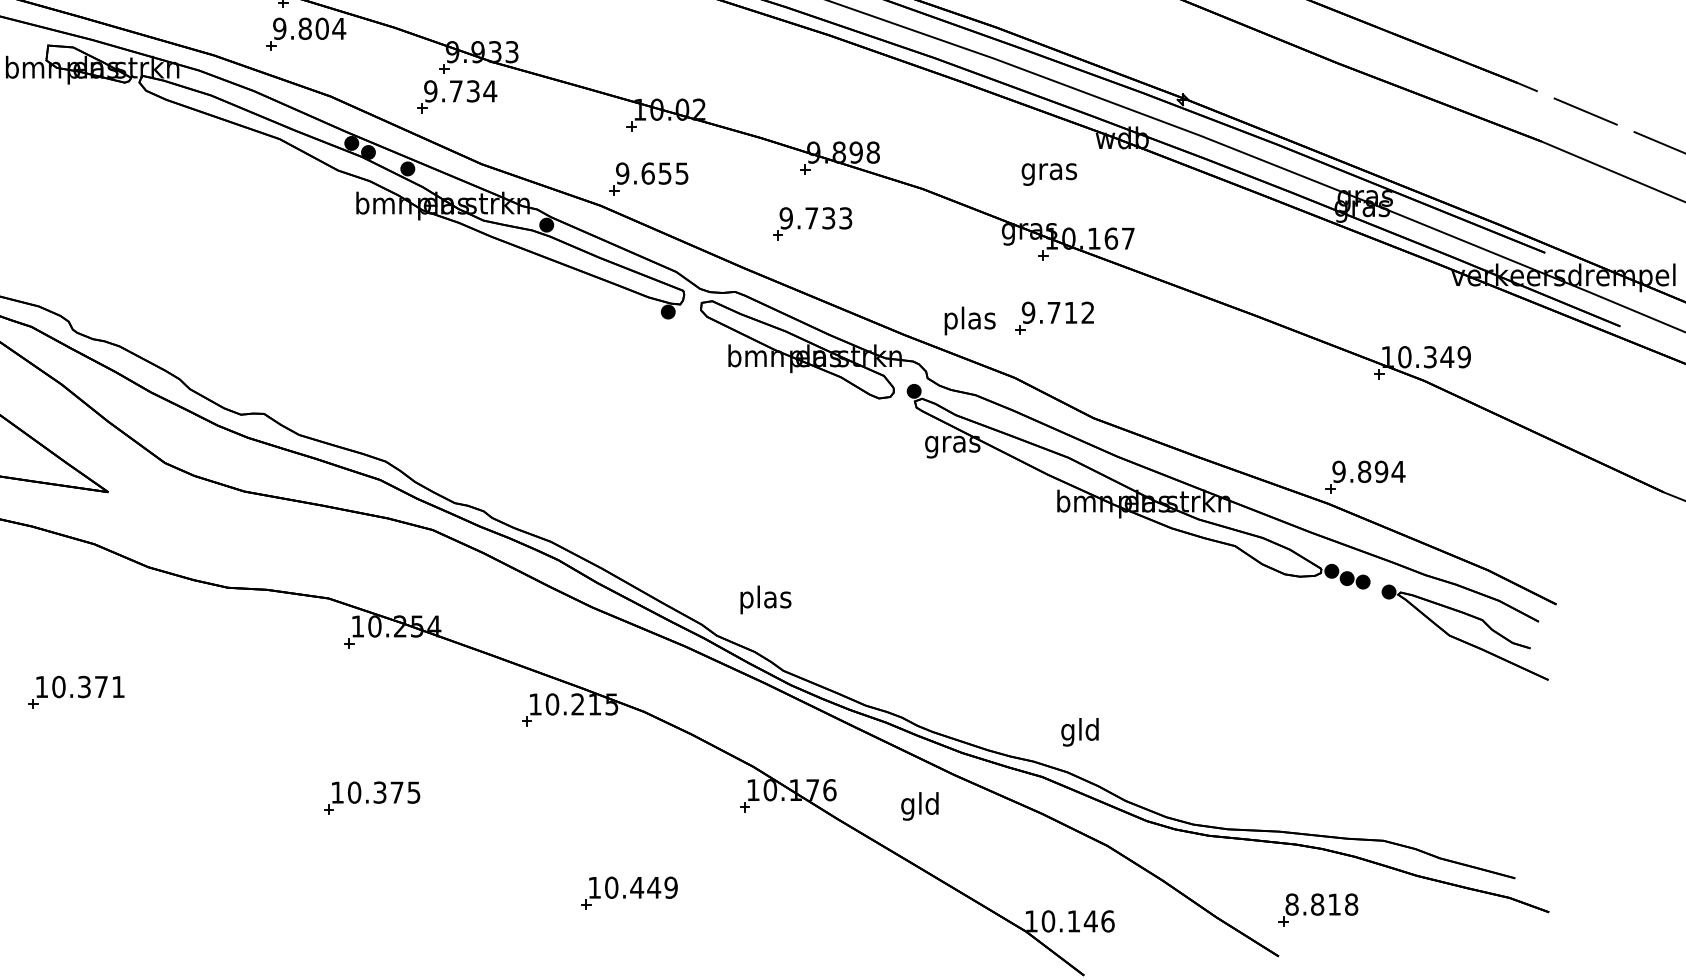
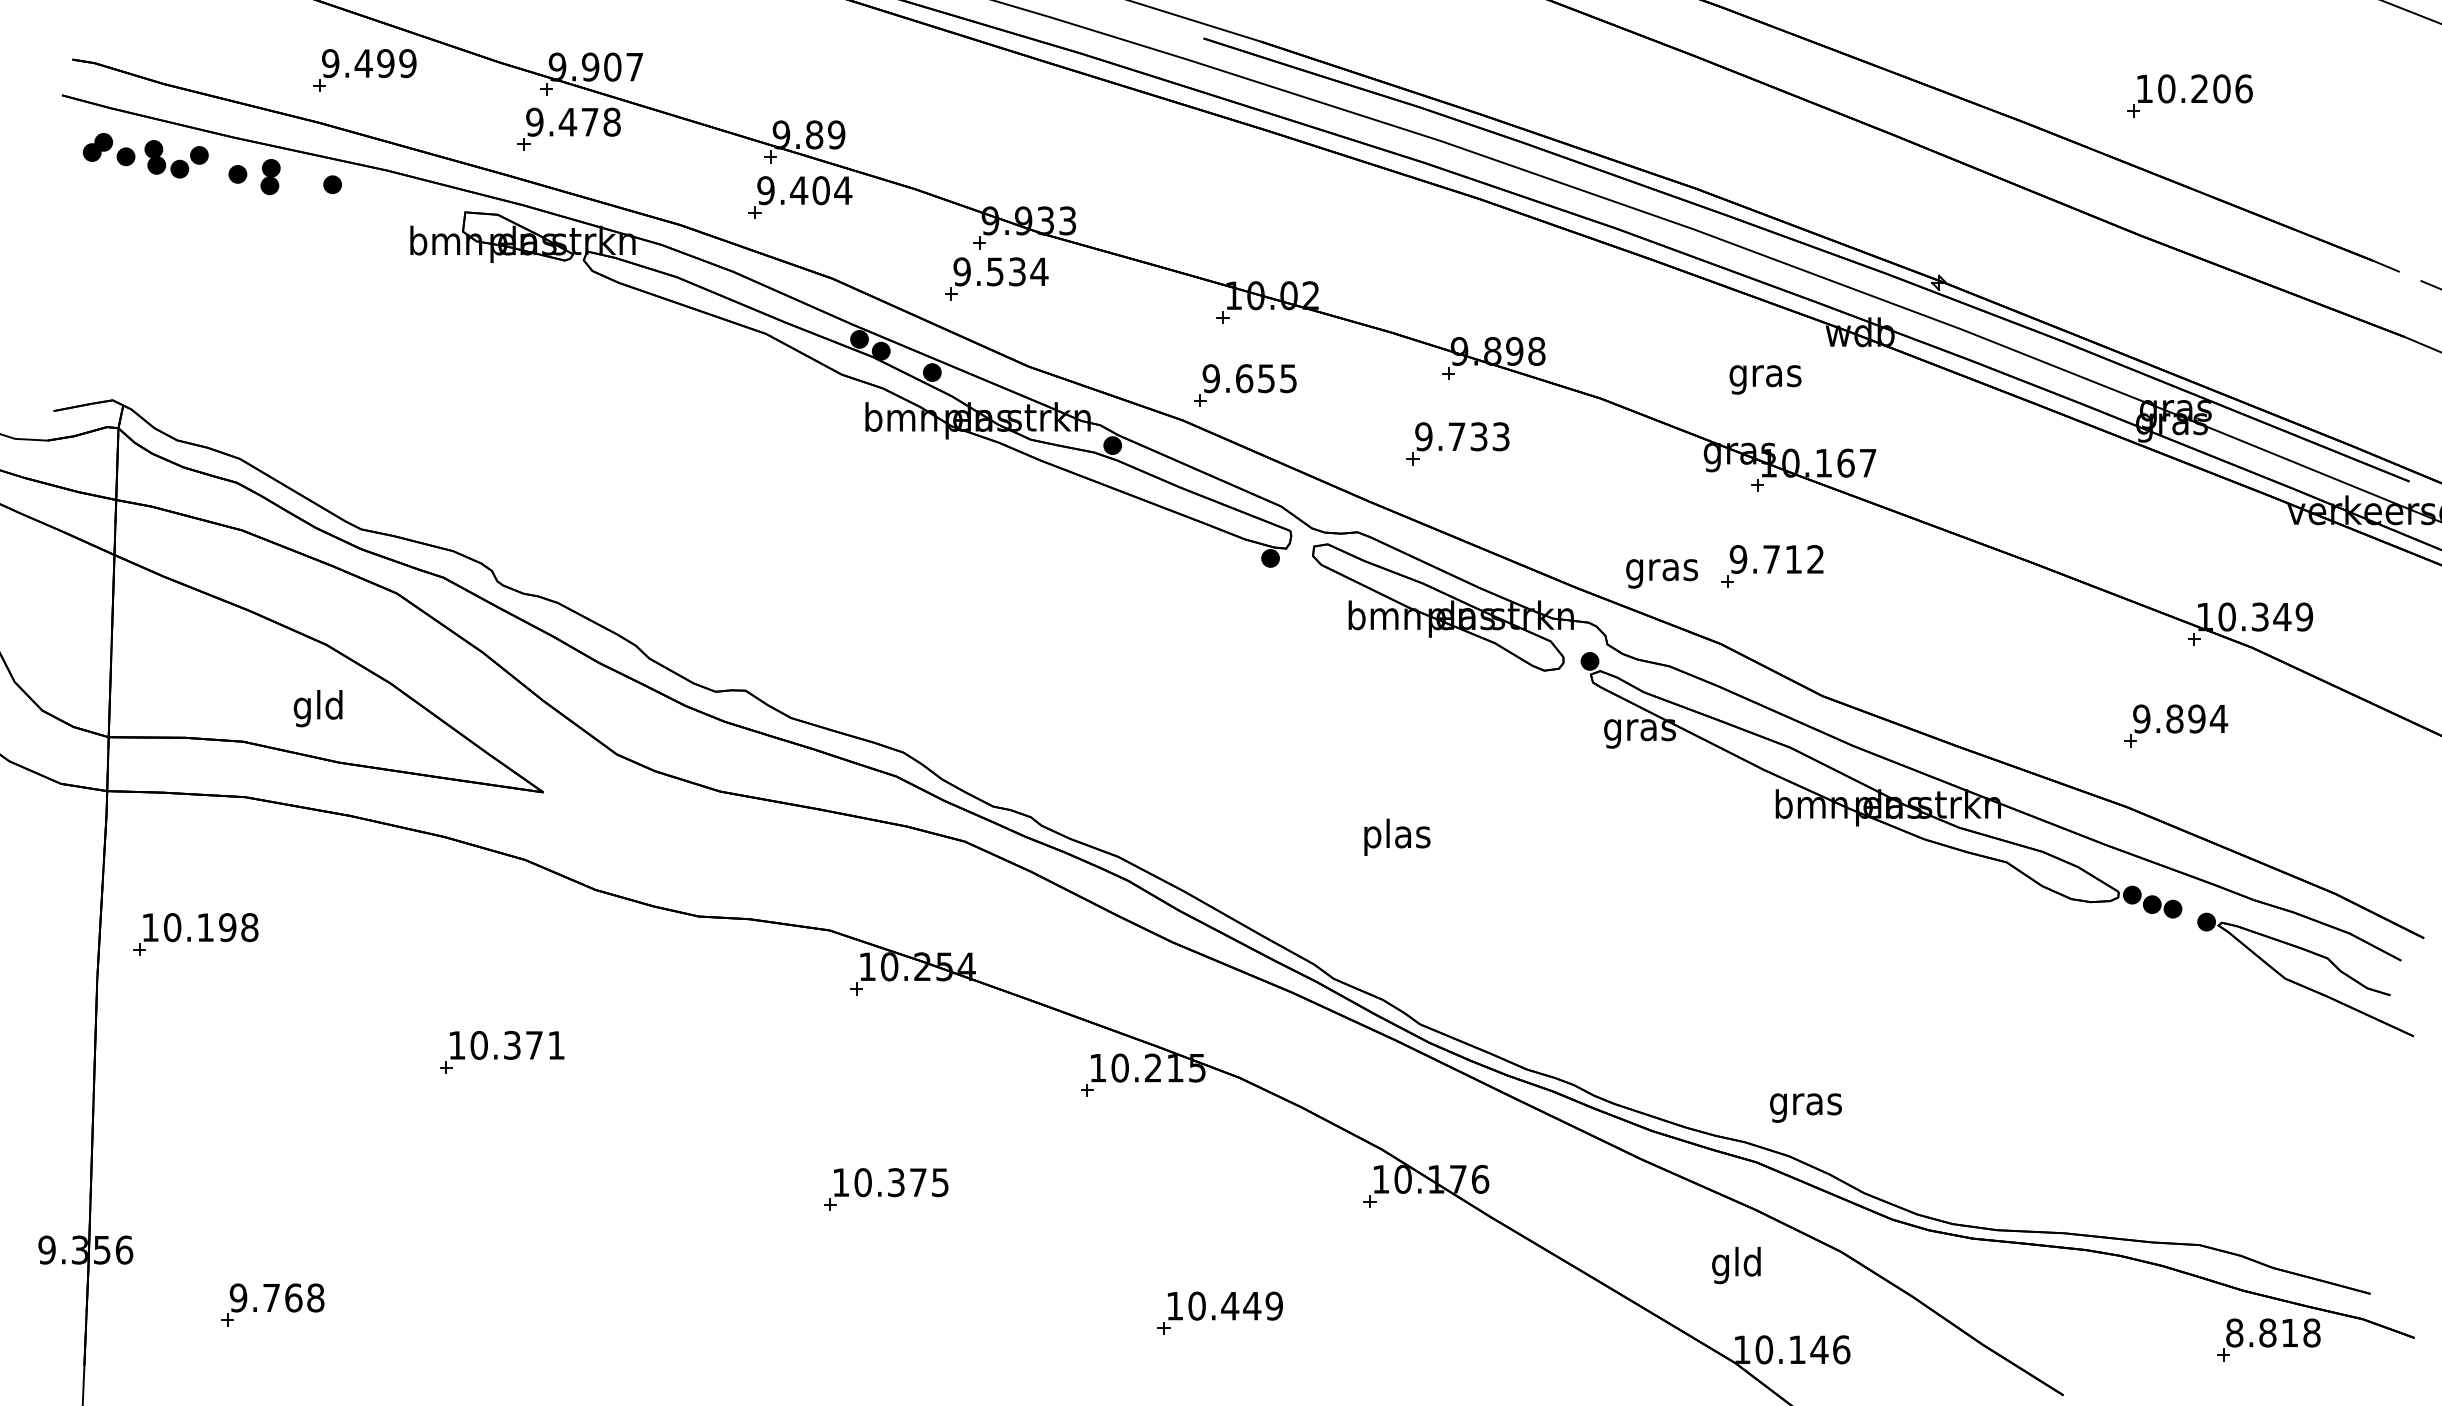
text: (304, 28) -> (798, 190), 9.804 -> 9.404
text: (456, 91) -> (995, 271), 9.734 -> 9.534
text: (970, 320) -> (1662, 569), plas -> gras
part: (1365, 476) -> (2176, 725), moved
text: (765, 599) -> (1397, 836), moved
text: (1080, 731) -> (1805, 1103), gld -> gras
text: (919, 806) -> (1736, 1265), moved
part: (1318, 909) -> (2268, 1339), moved

